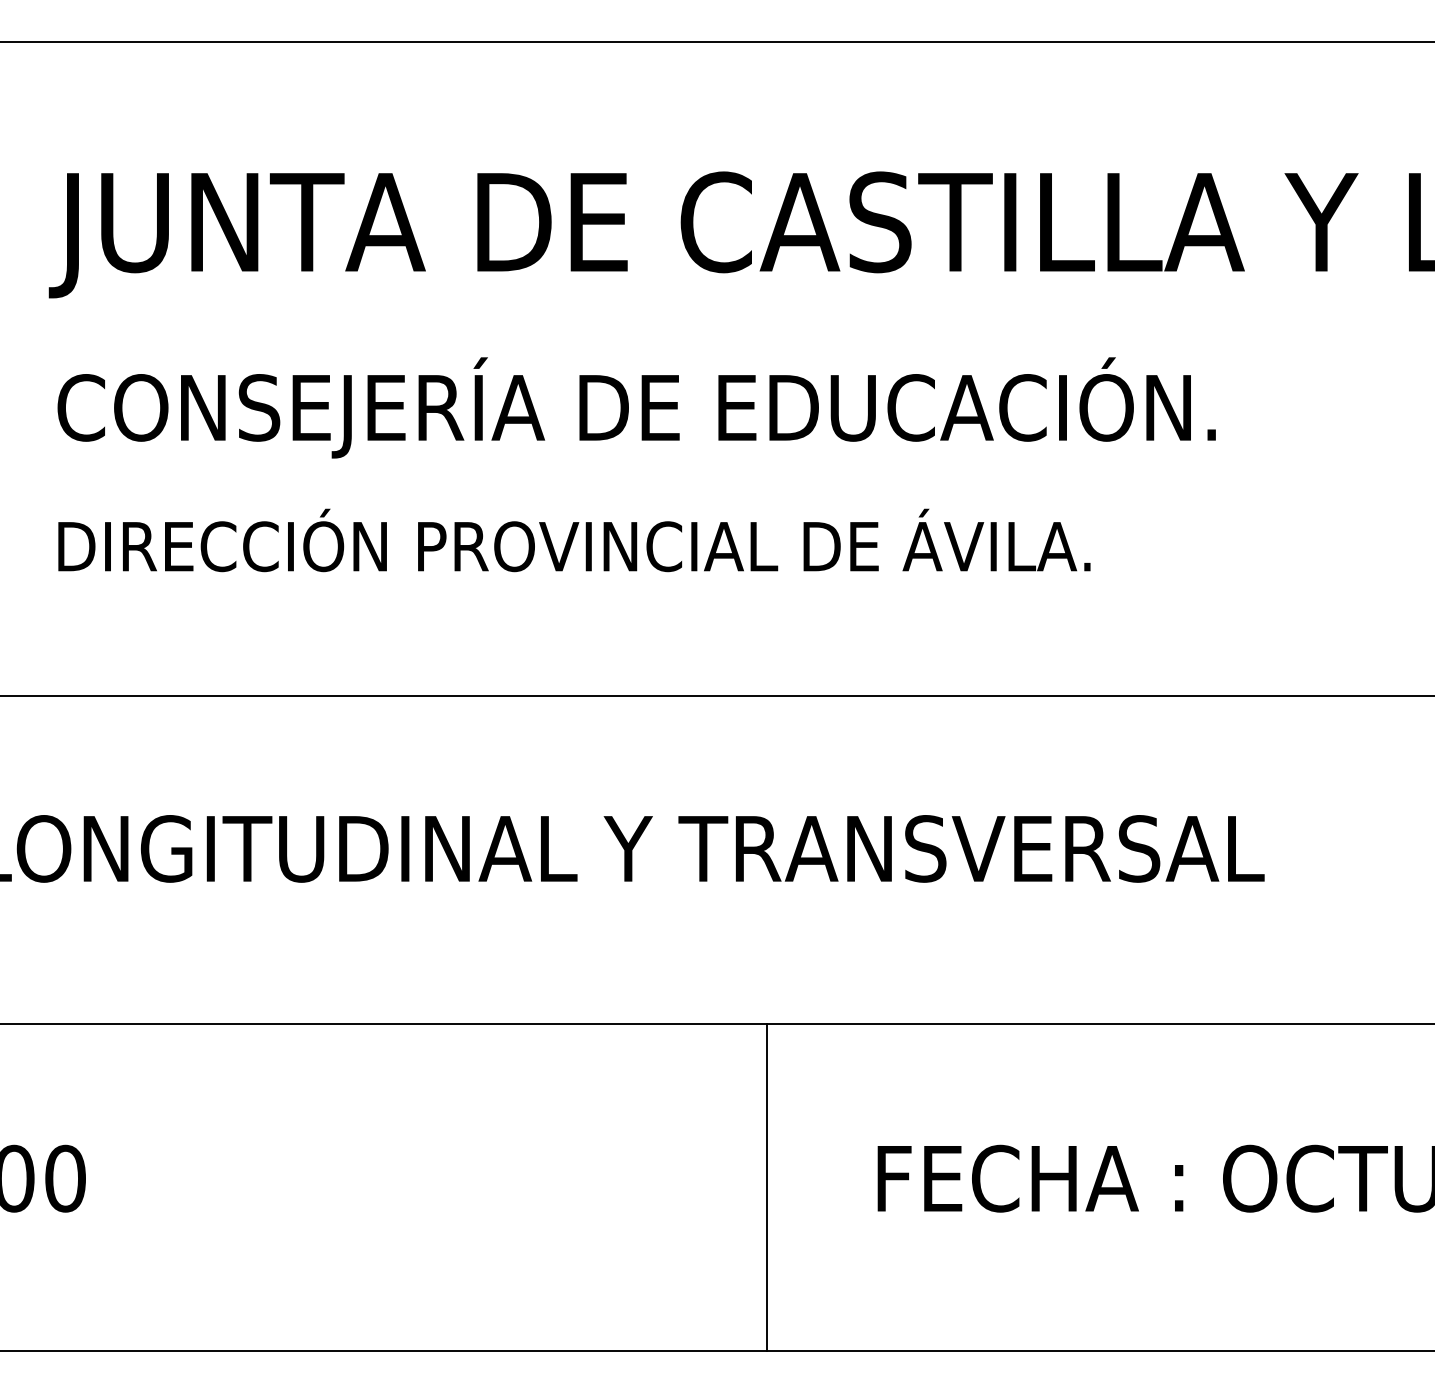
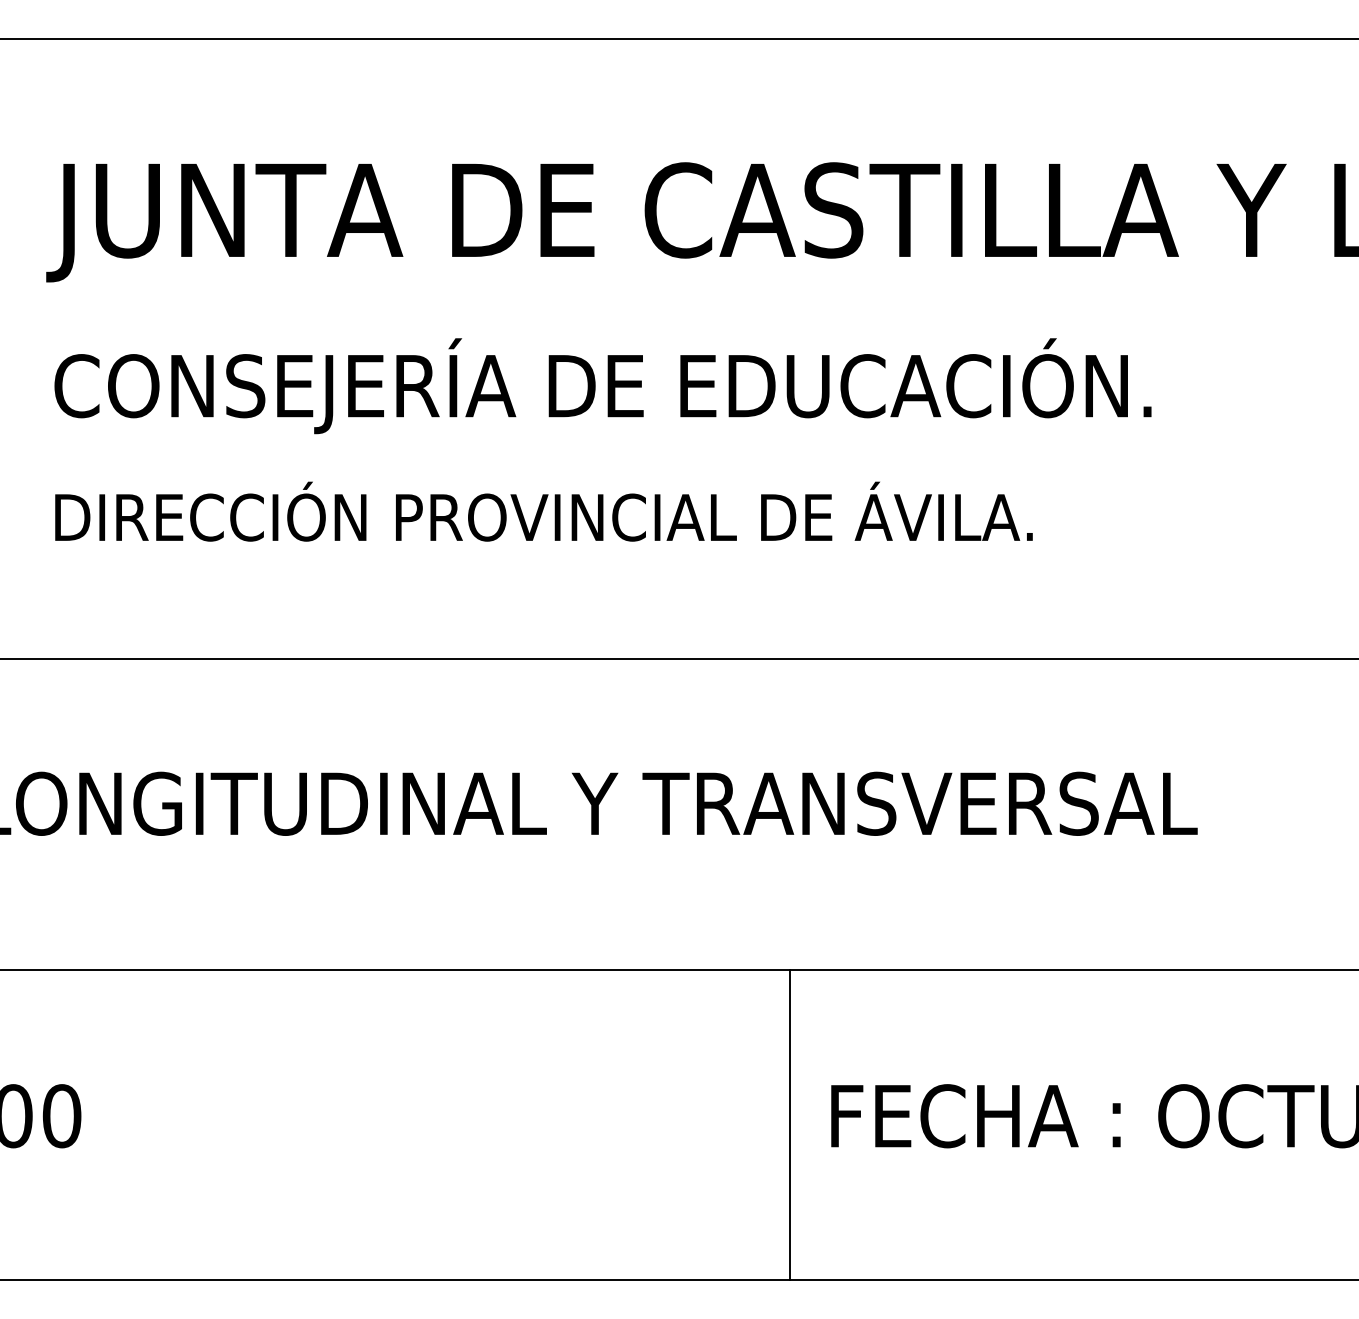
line: (767, 1187) -> (790, 1124), moved

